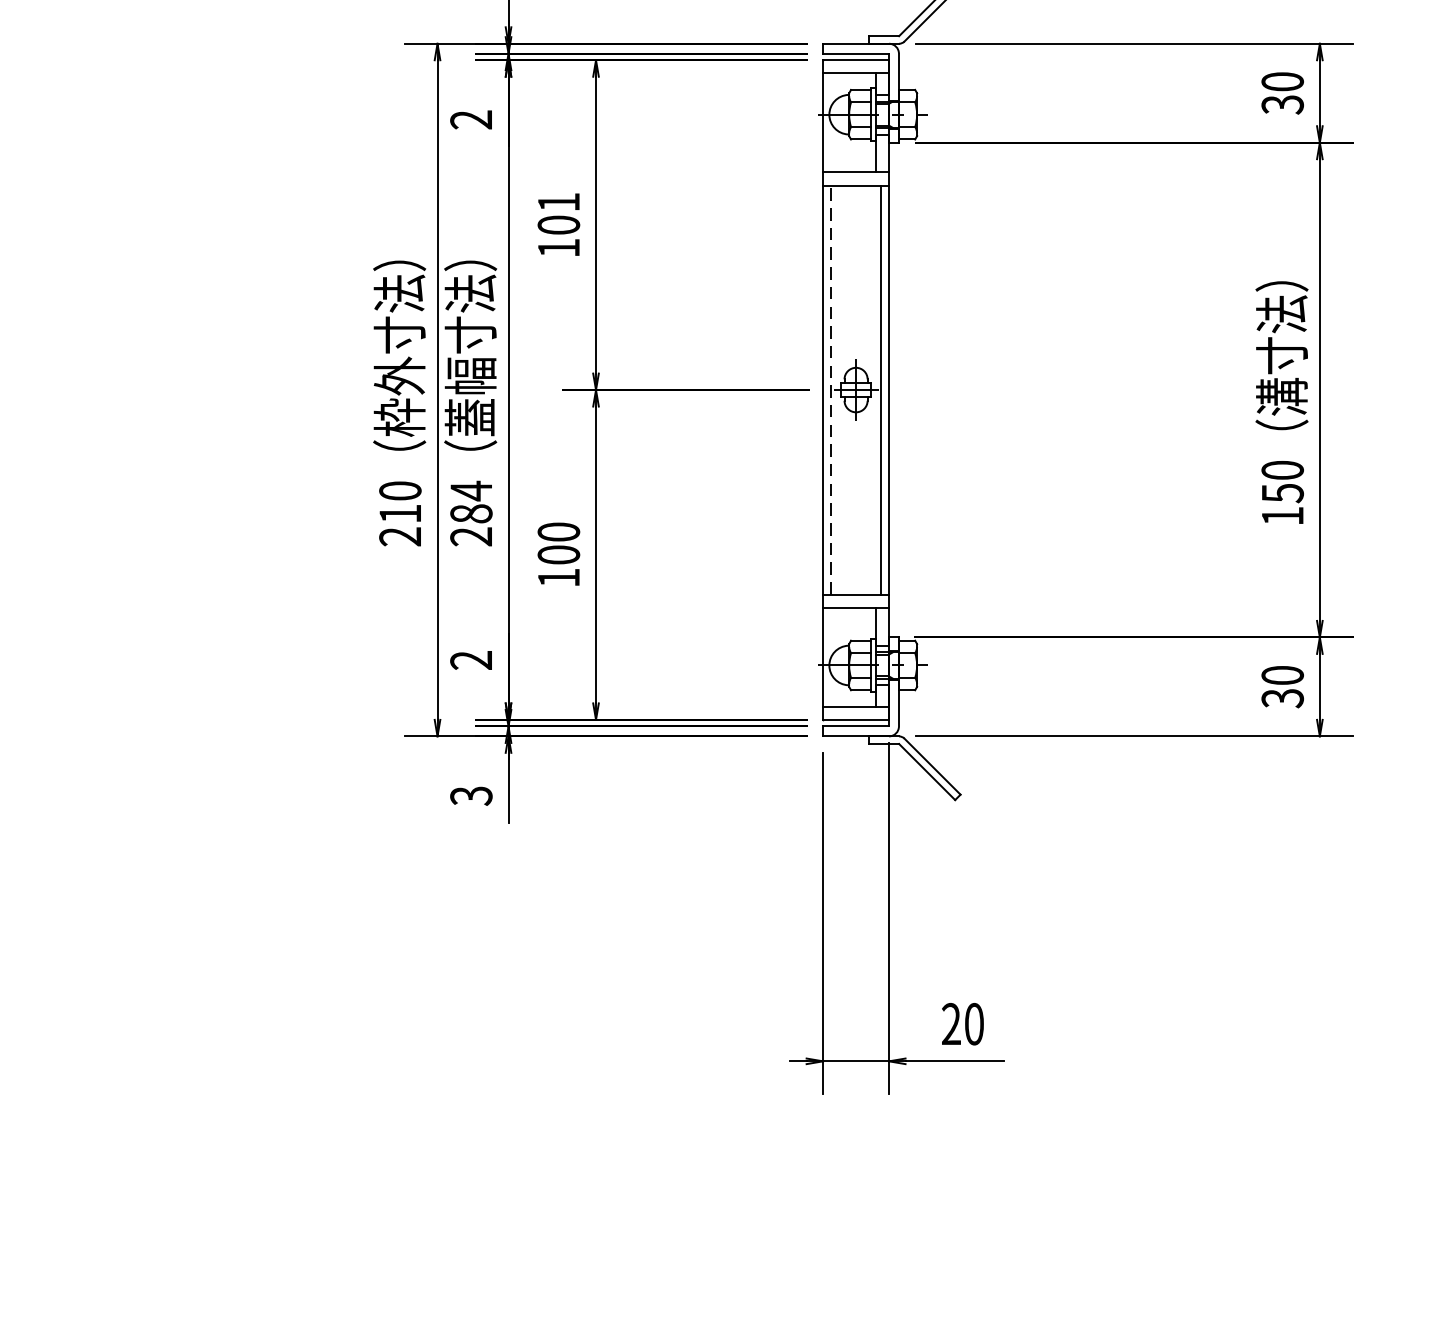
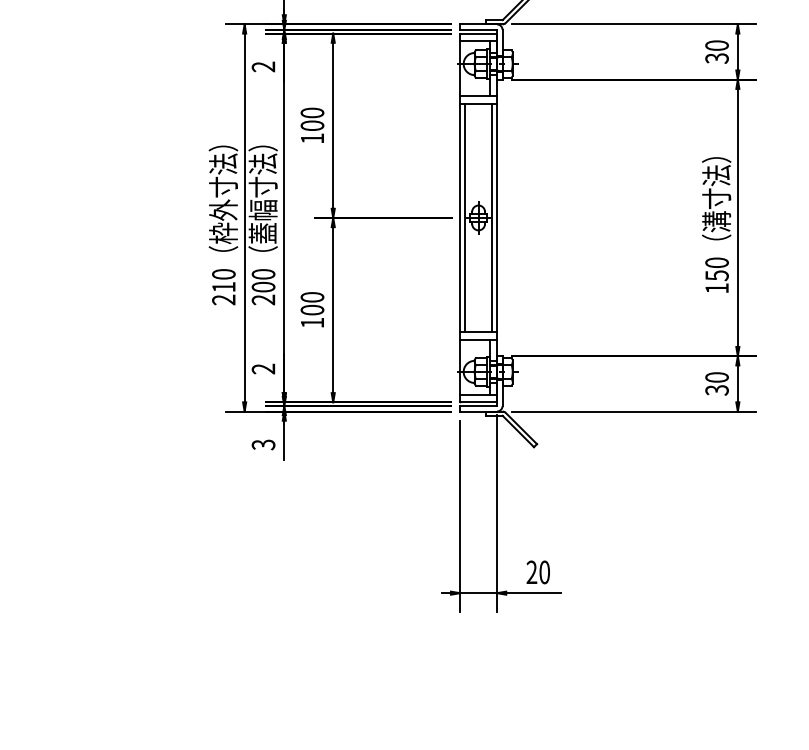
text: (558, 201) -> (312, 112), 101 -> 100
line: (830, 389) -> (464, 217), dashed -> solid
text: (471, 501) -> (263, 280), 284 -> 200

